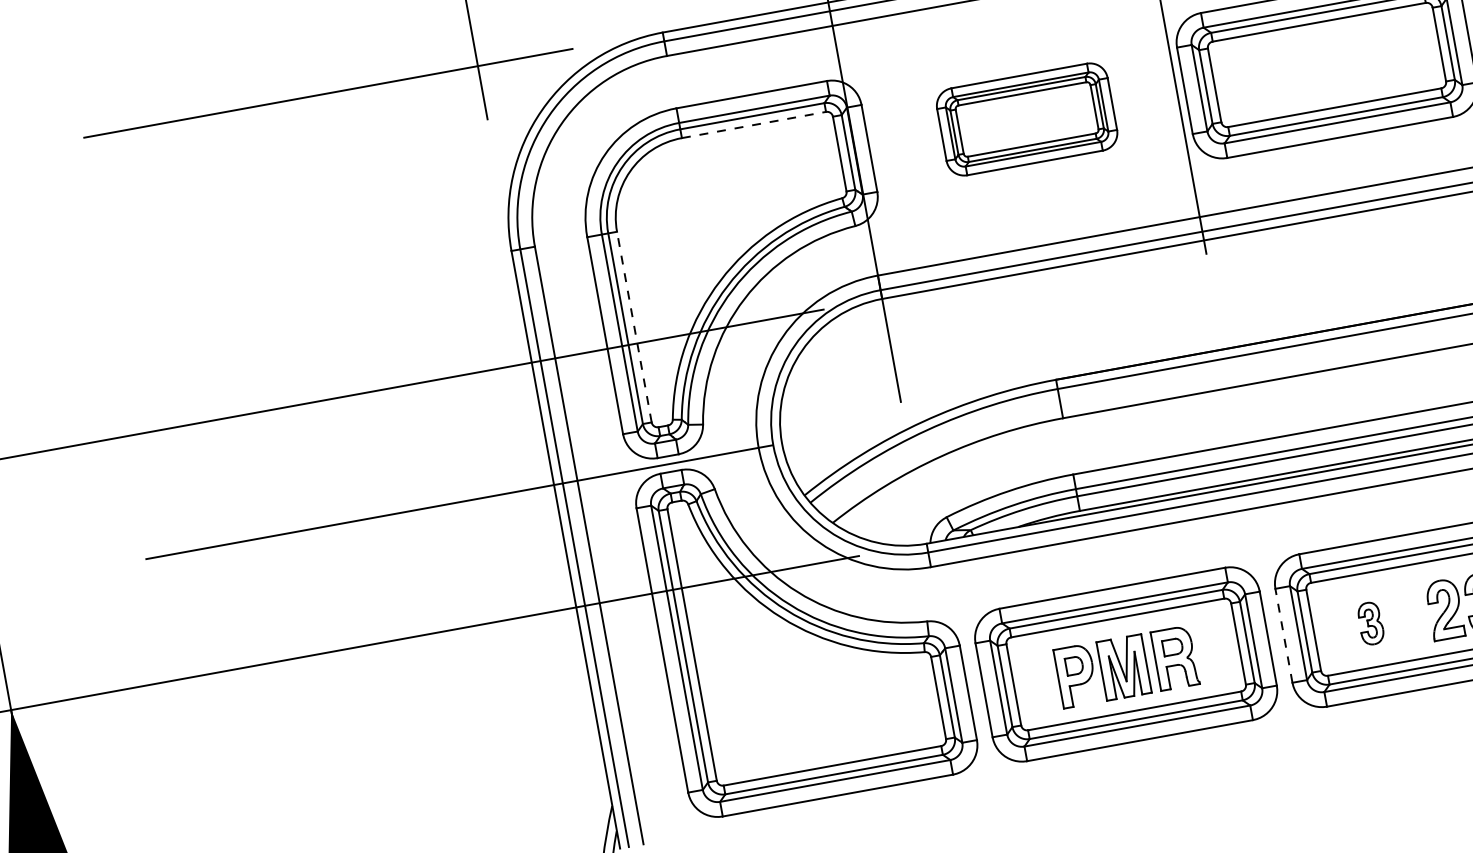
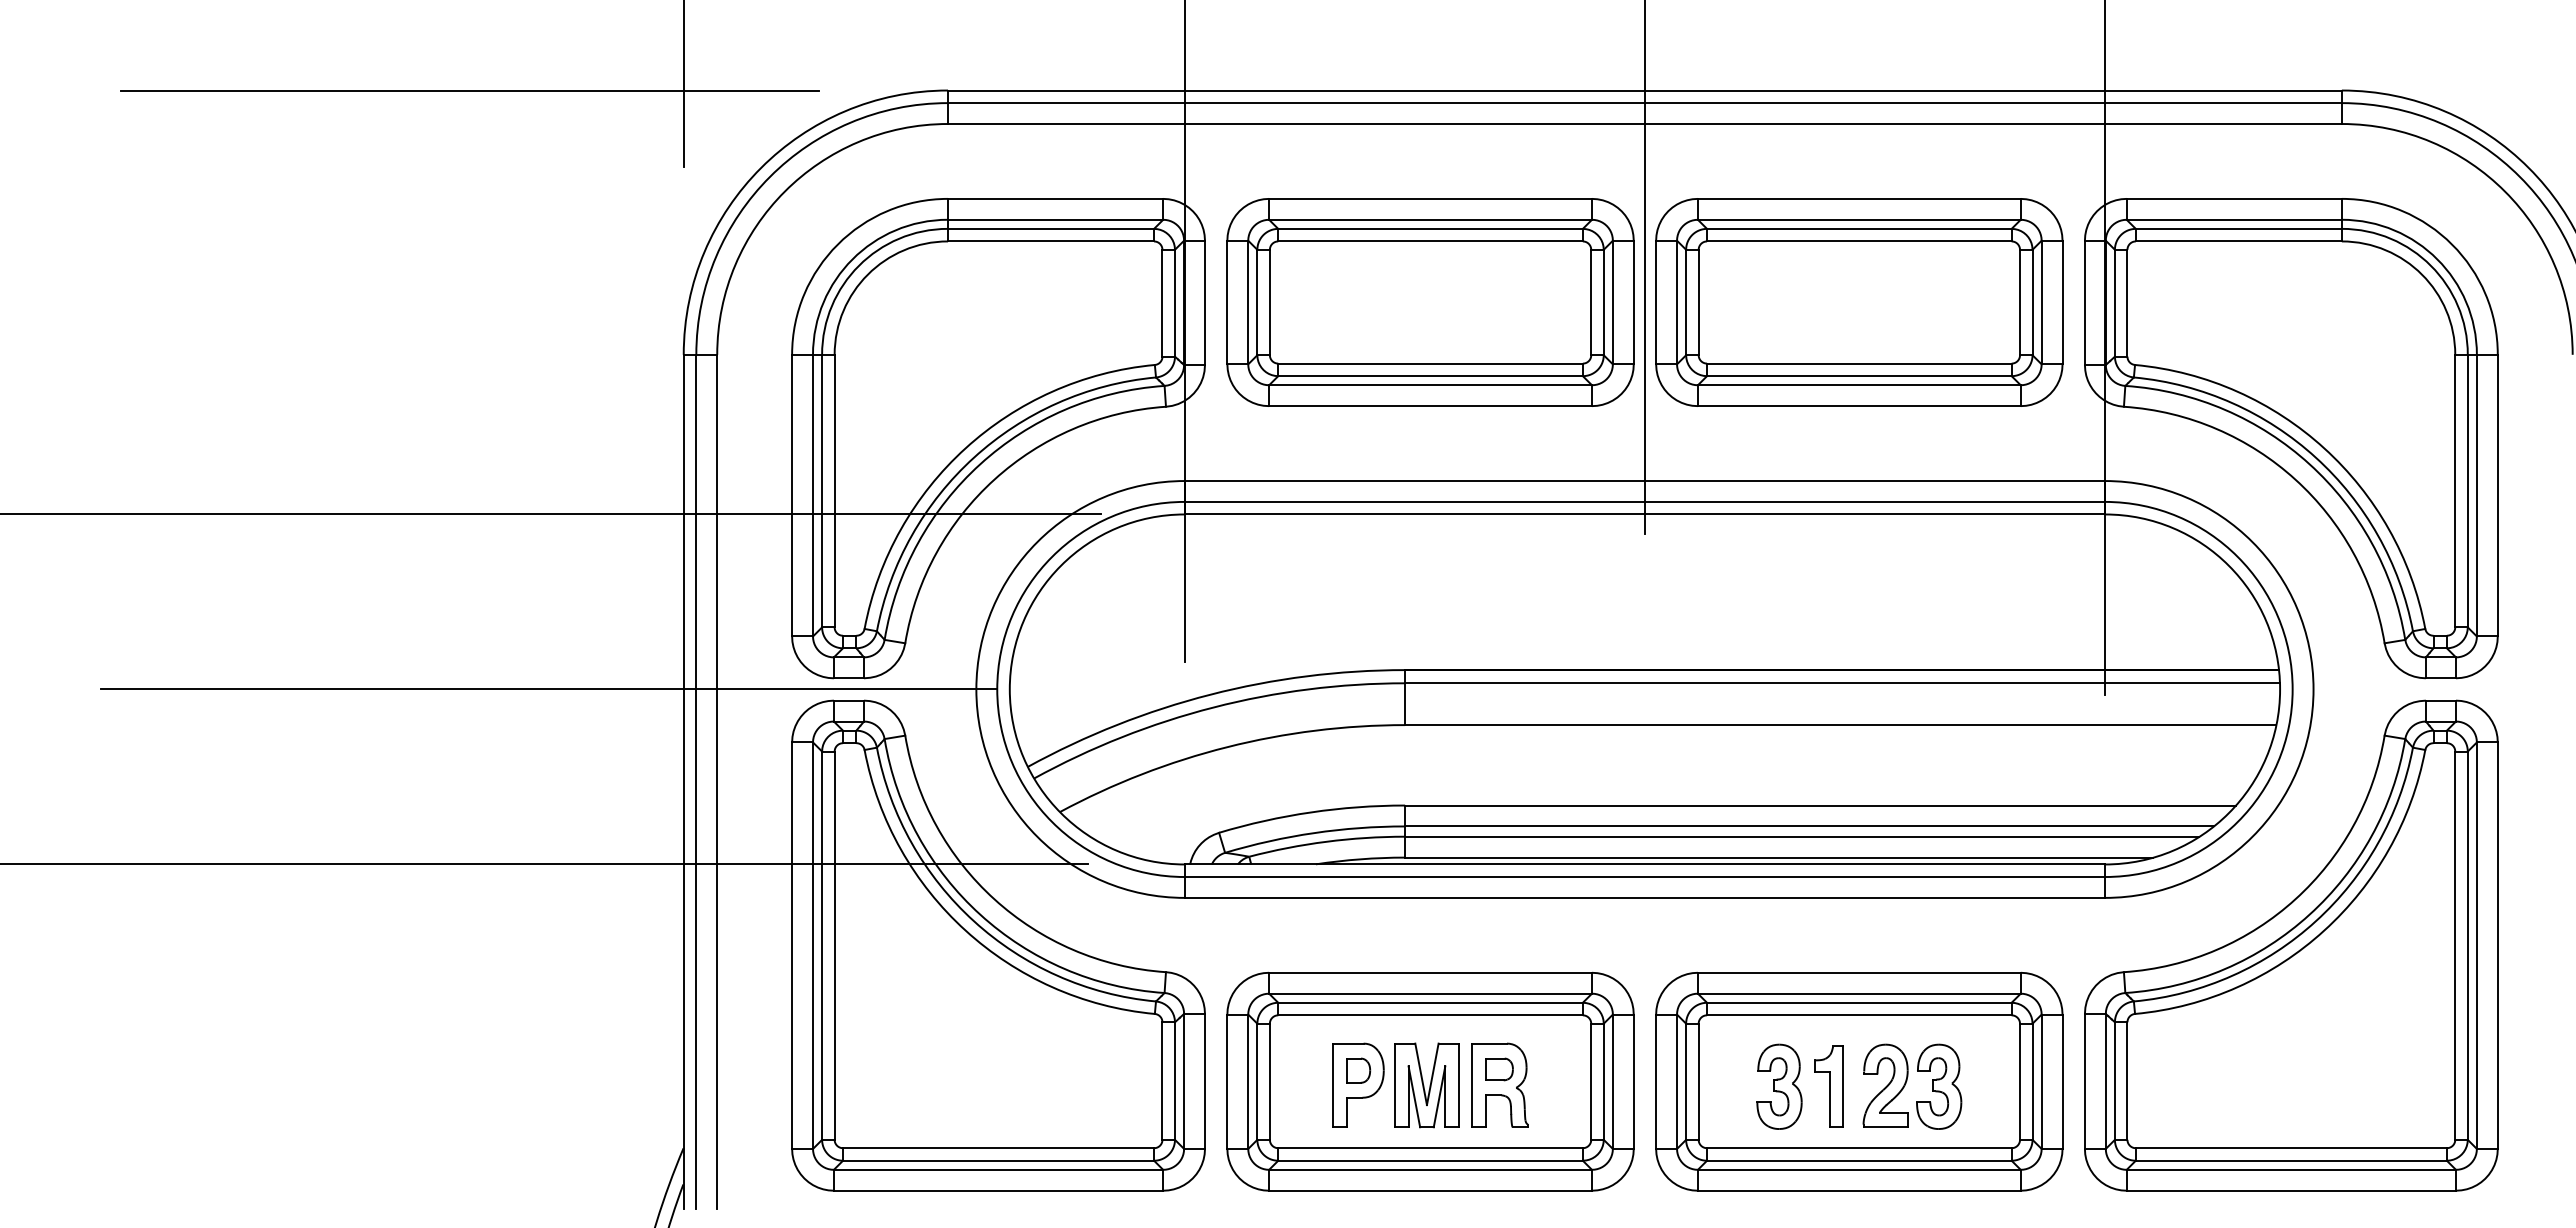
part: (1027, 119) -> (1430, 302), size x1.67
line: (754, 125) -> (1051, 241), dashed -> solid
line: (634, 326) -> (834, 490), dashed -> solid
part: (1405, 617) -> (1828, 1086), added
part: (1370, 623) -> (1779, 1086), size x1.43
line: (1284, 635) -> (1656, 1081), dashed -> solid

